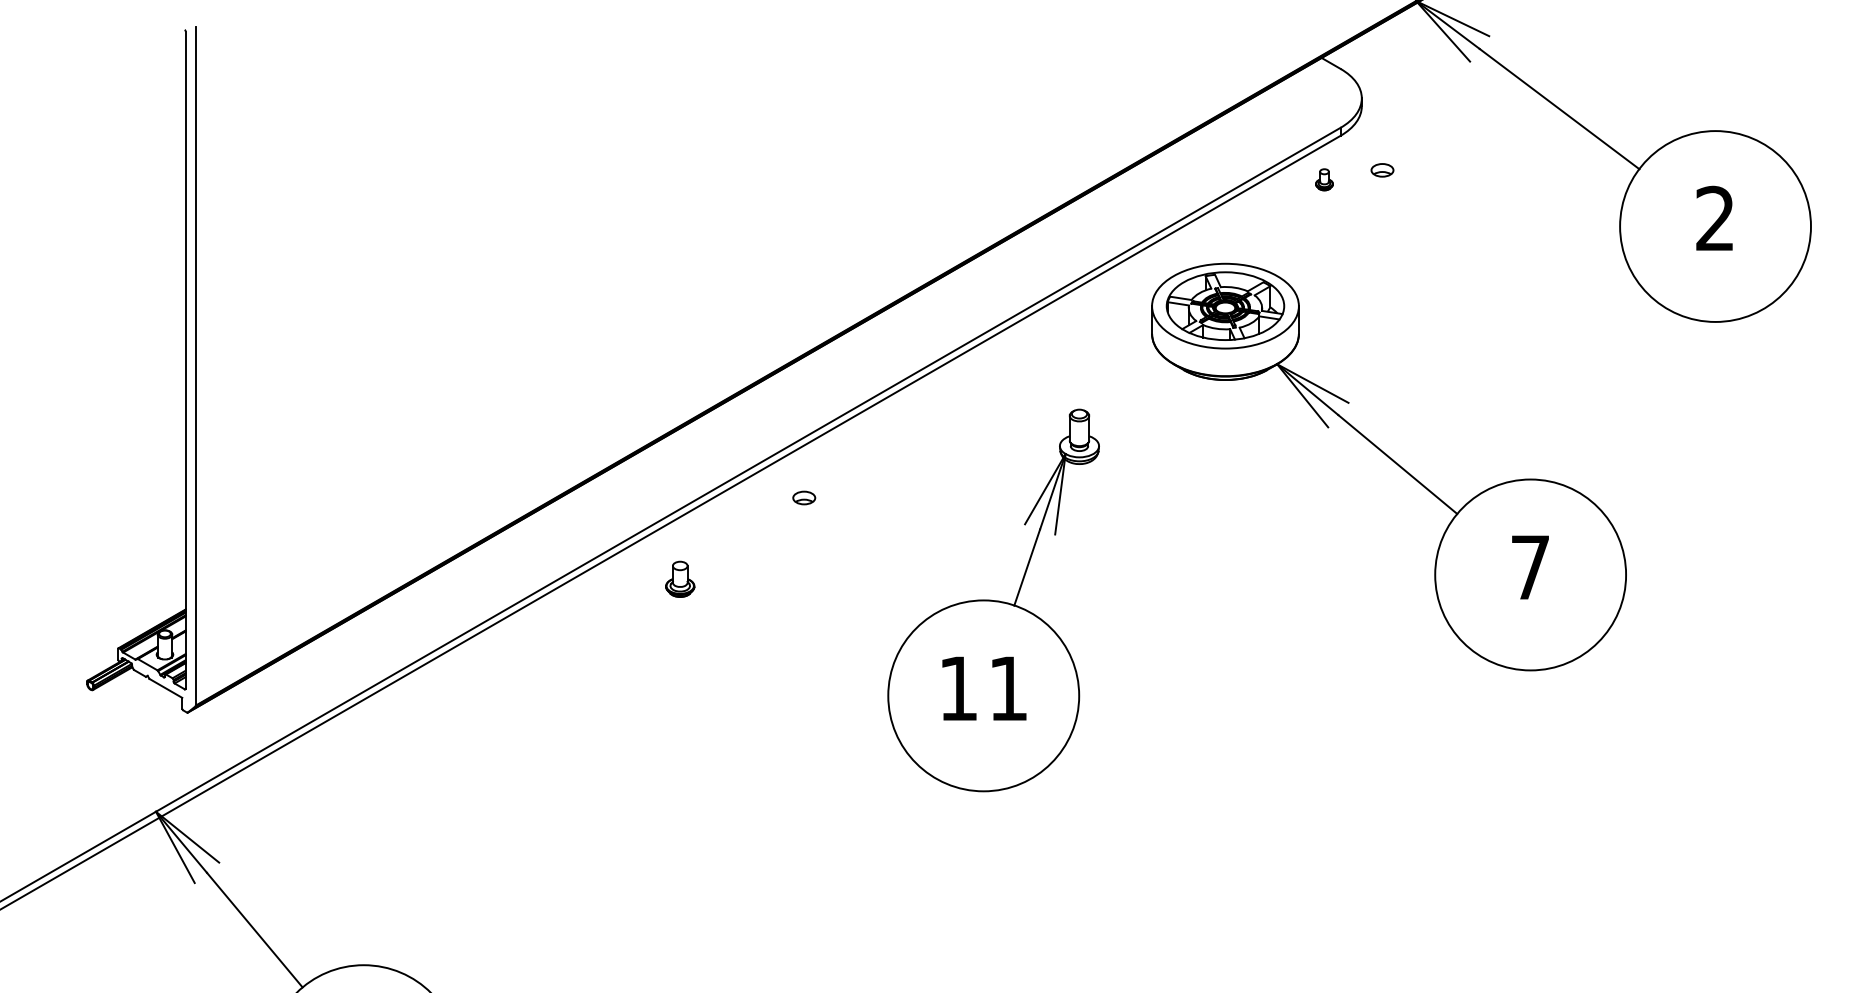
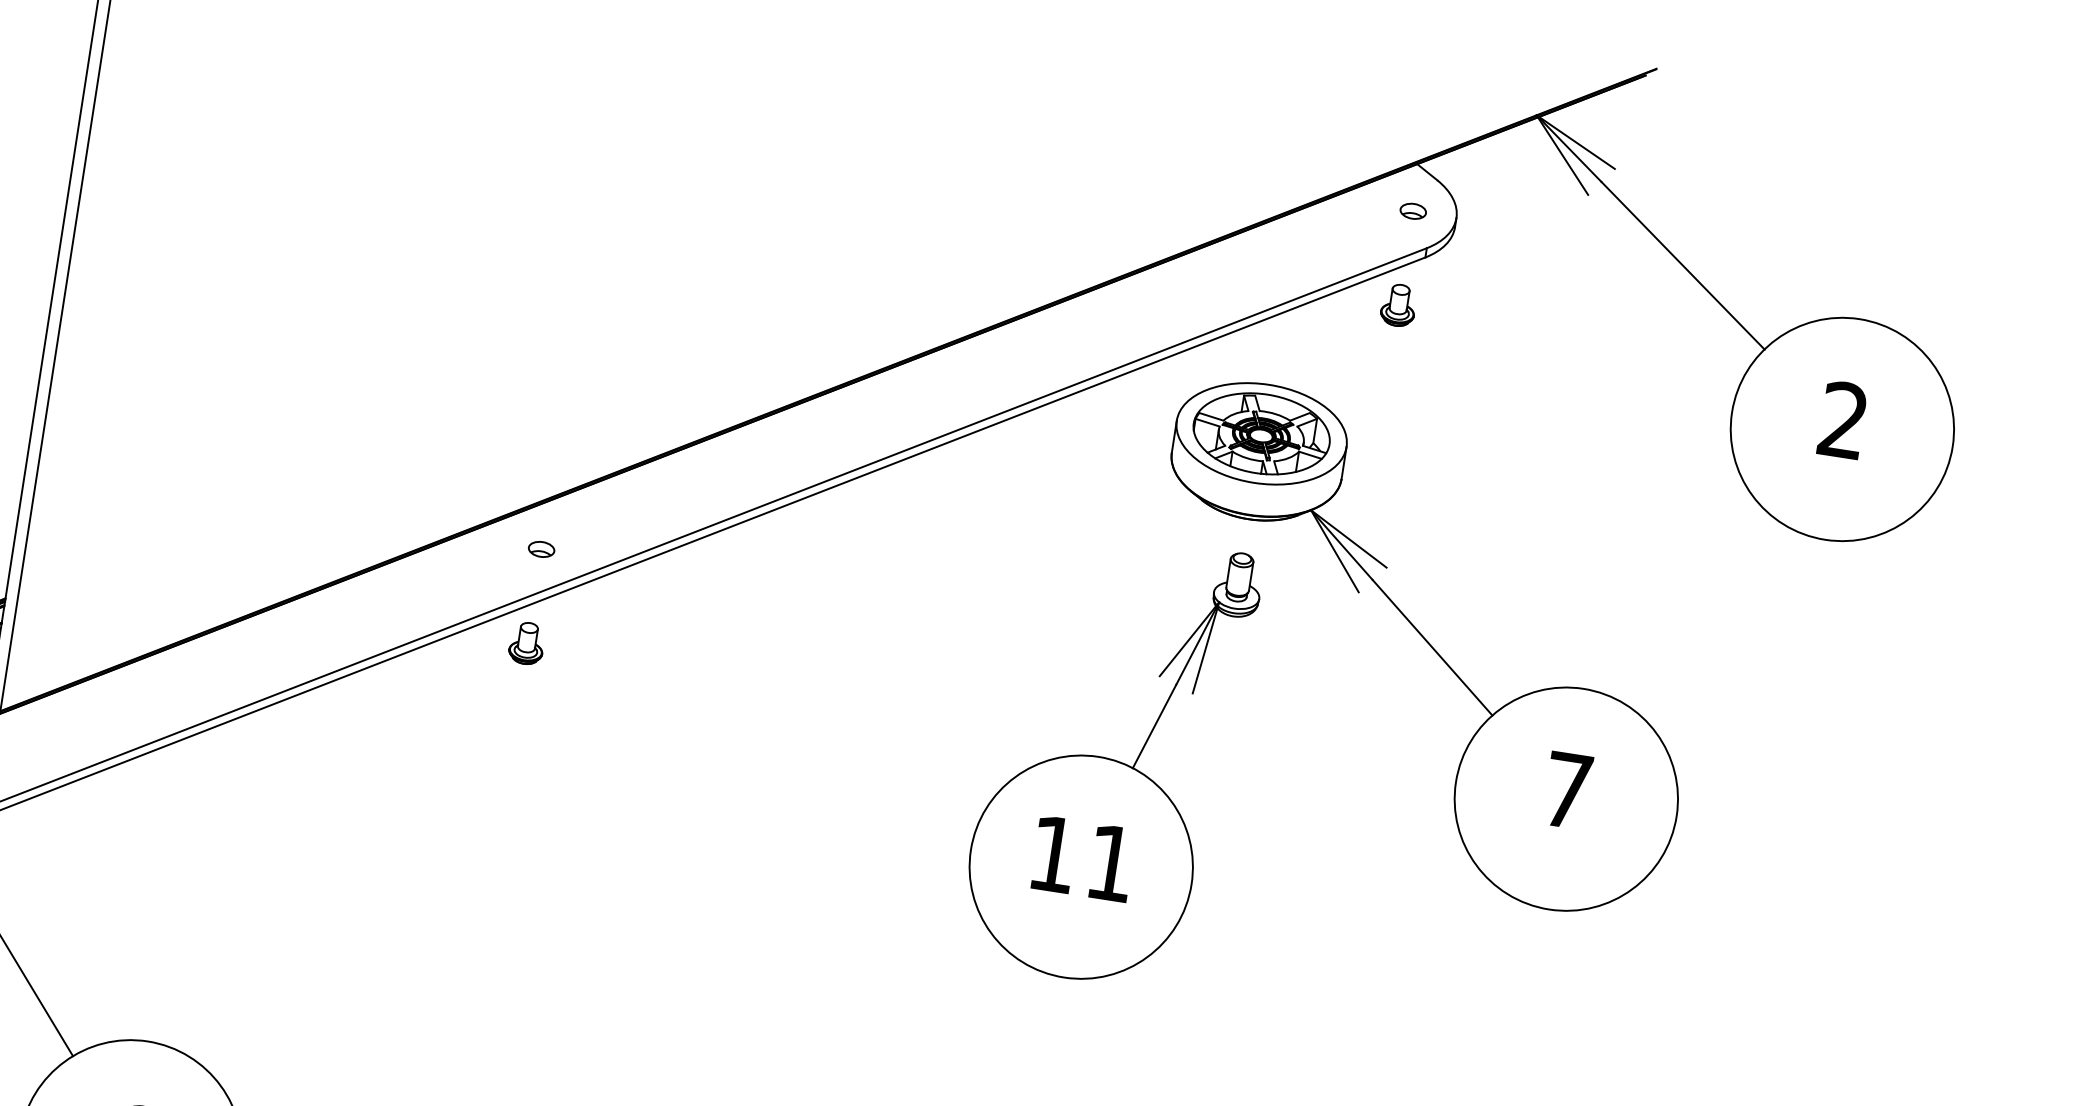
part: (1382, 170) -> (1413, 211), moved
part: (1324, 179) -> (1398, 305), size x1.67
part: (804, 497) -> (541, 548), moved
part: (680, 578) -> (527, 642), moved
part: (993, 600) -> (1109, 758), moved

